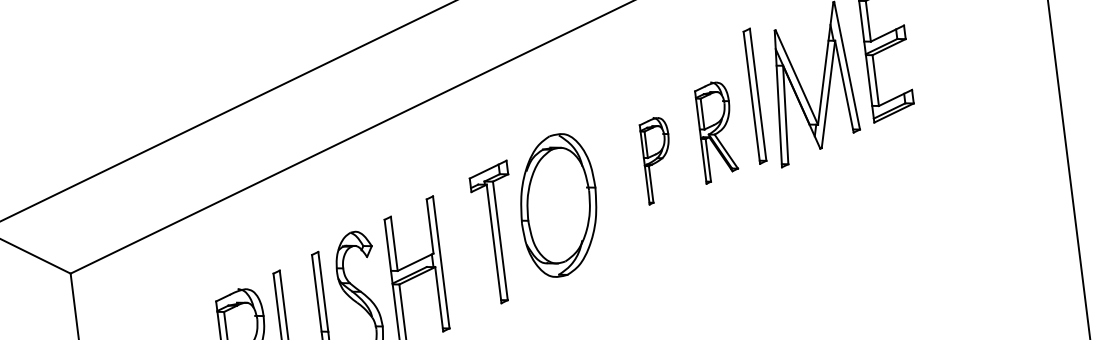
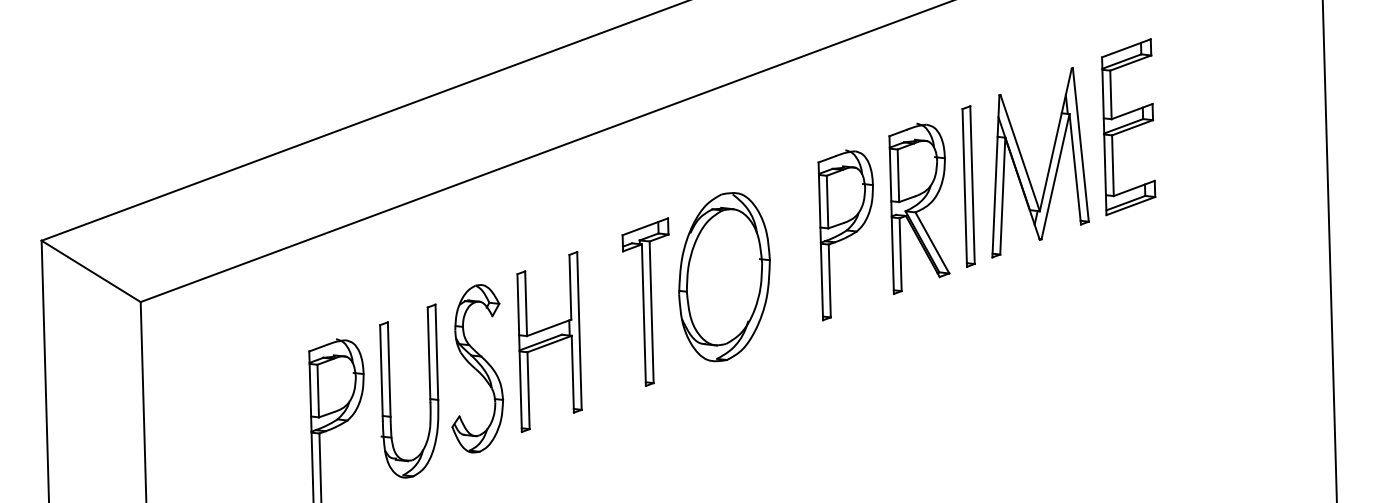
part: (754, 96) -> (968, 186), moved
part: (716, 132) -> (919, 208), size x1.43
part: (656, 160) -> (845, 235), size x1.67

